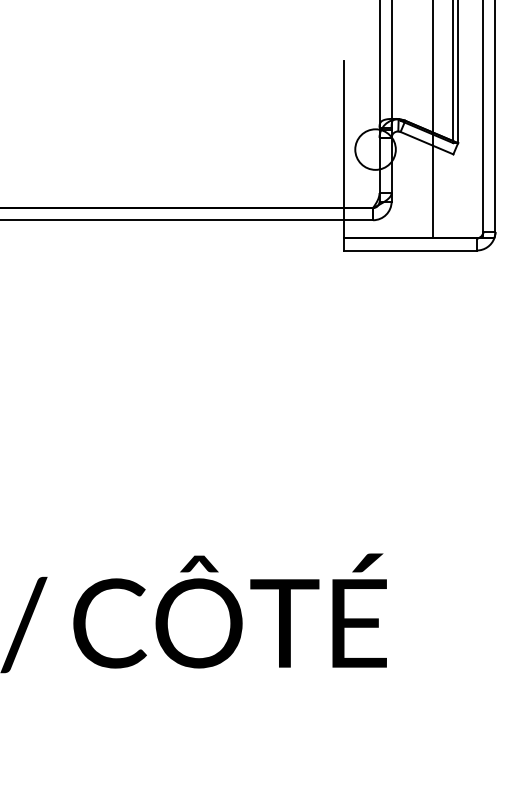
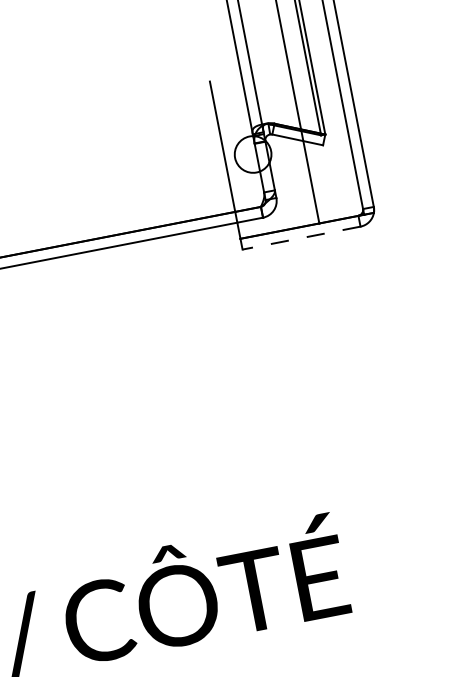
line: (409, 250) -> (300, 238), solid -> dashed

